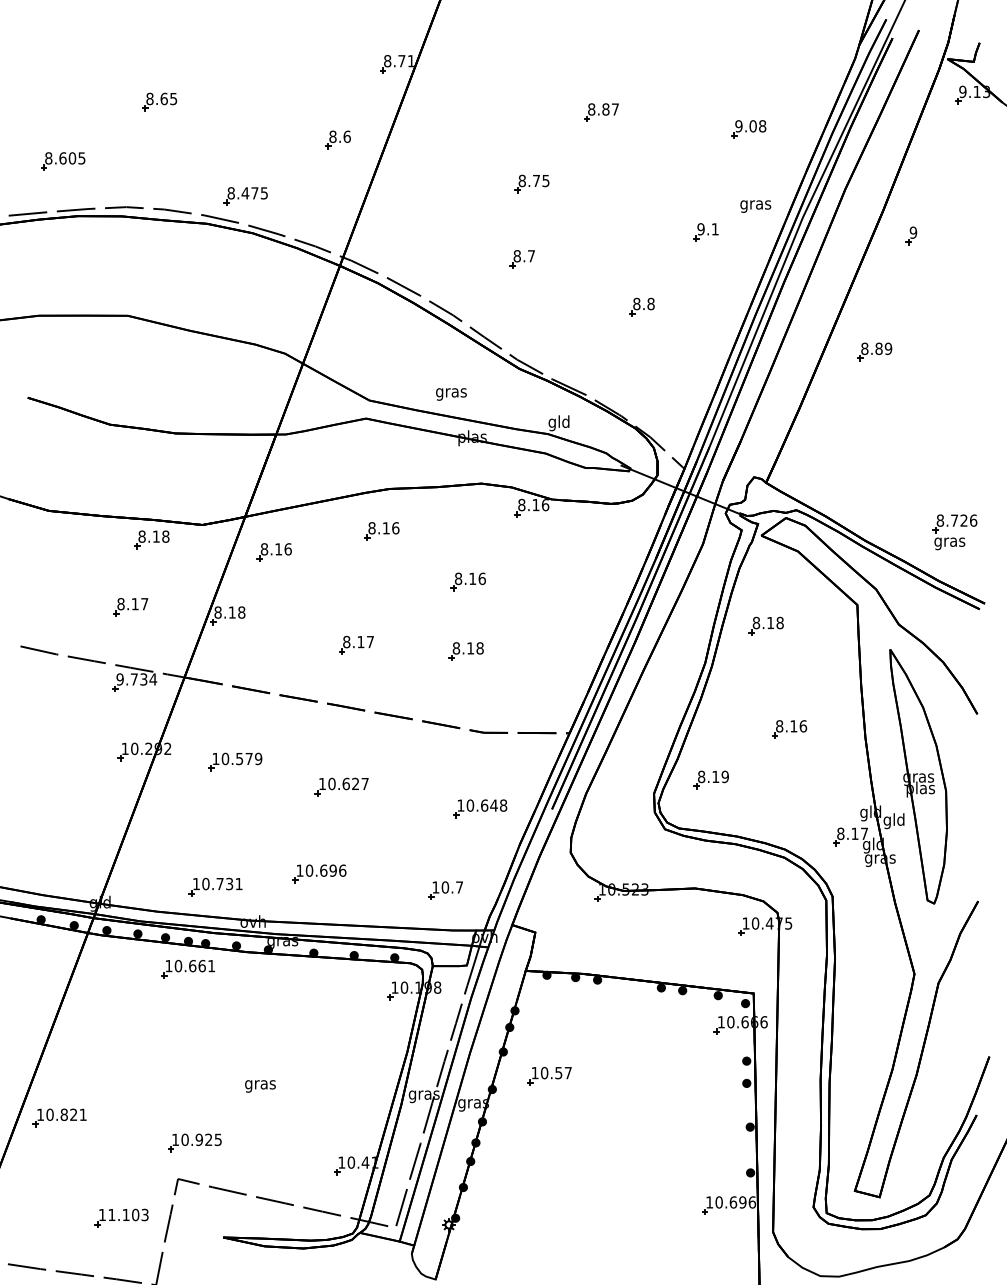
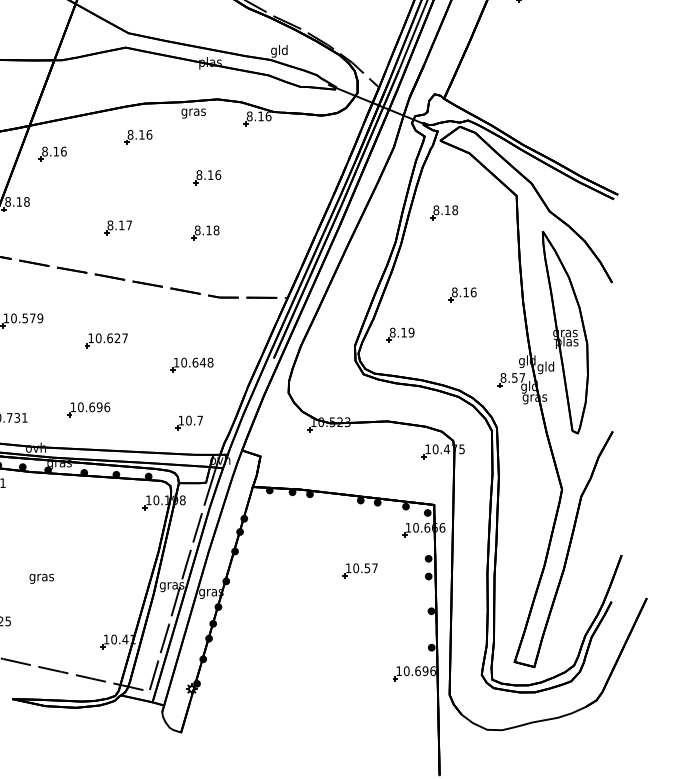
text: (451, 394) -> (193, 113), moved
part: (954, 532) -> (593, 138), removed
part: (480, 808) -> (192, 364), moved
text: (854, 833) -> (514, 377), 8.17 -> 8.57
part: (549, 1076) -> (360, 570), moved

